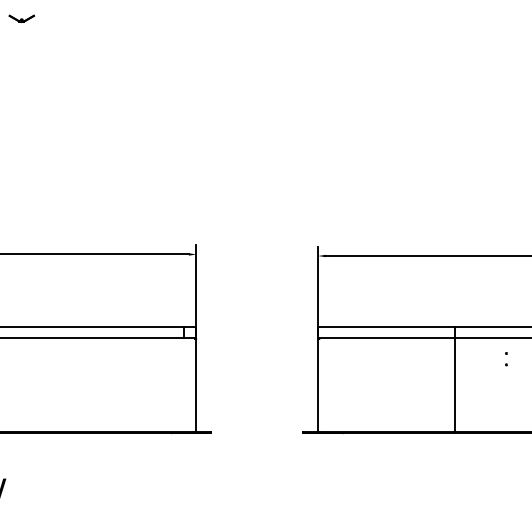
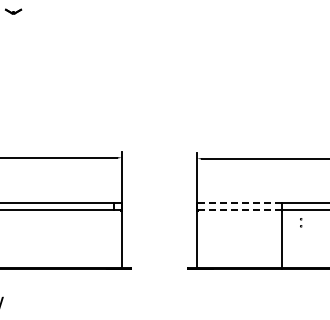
line: (386, 326) -> (239, 202), solid -> dashed
line: (386, 337) -> (239, 209), solid -> dashed
part: (507, 358) -> (301, 222), moved

